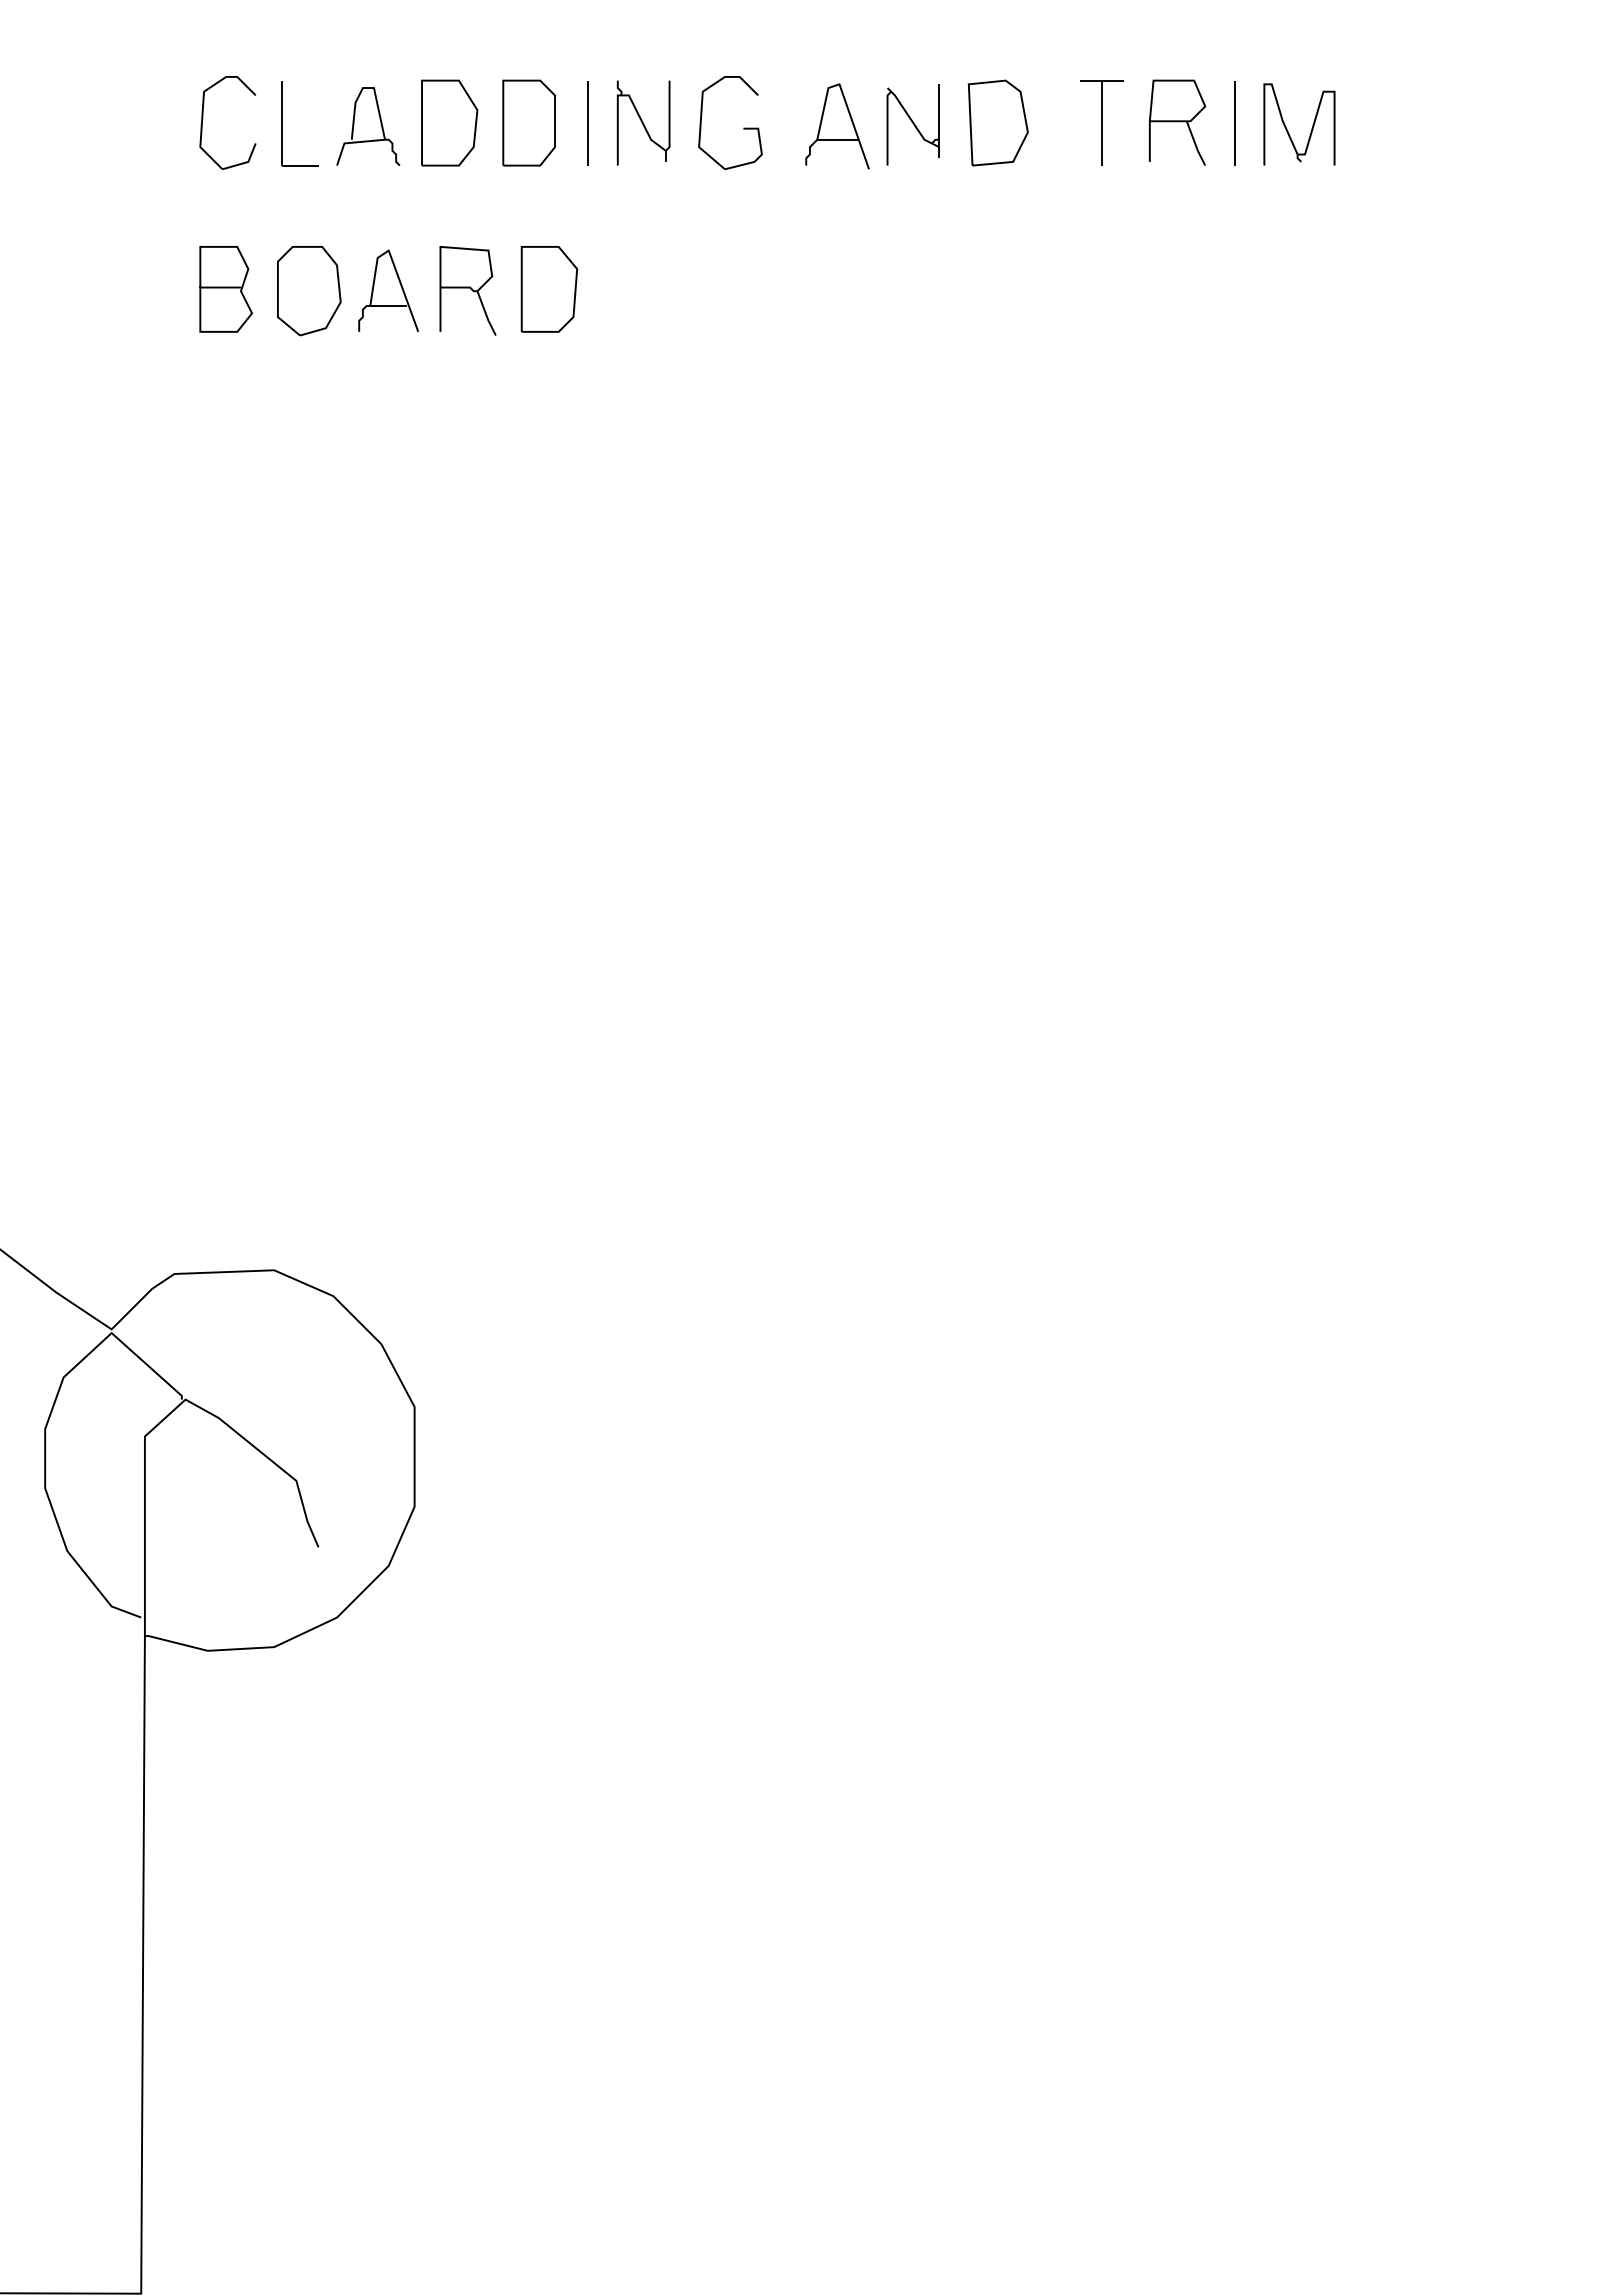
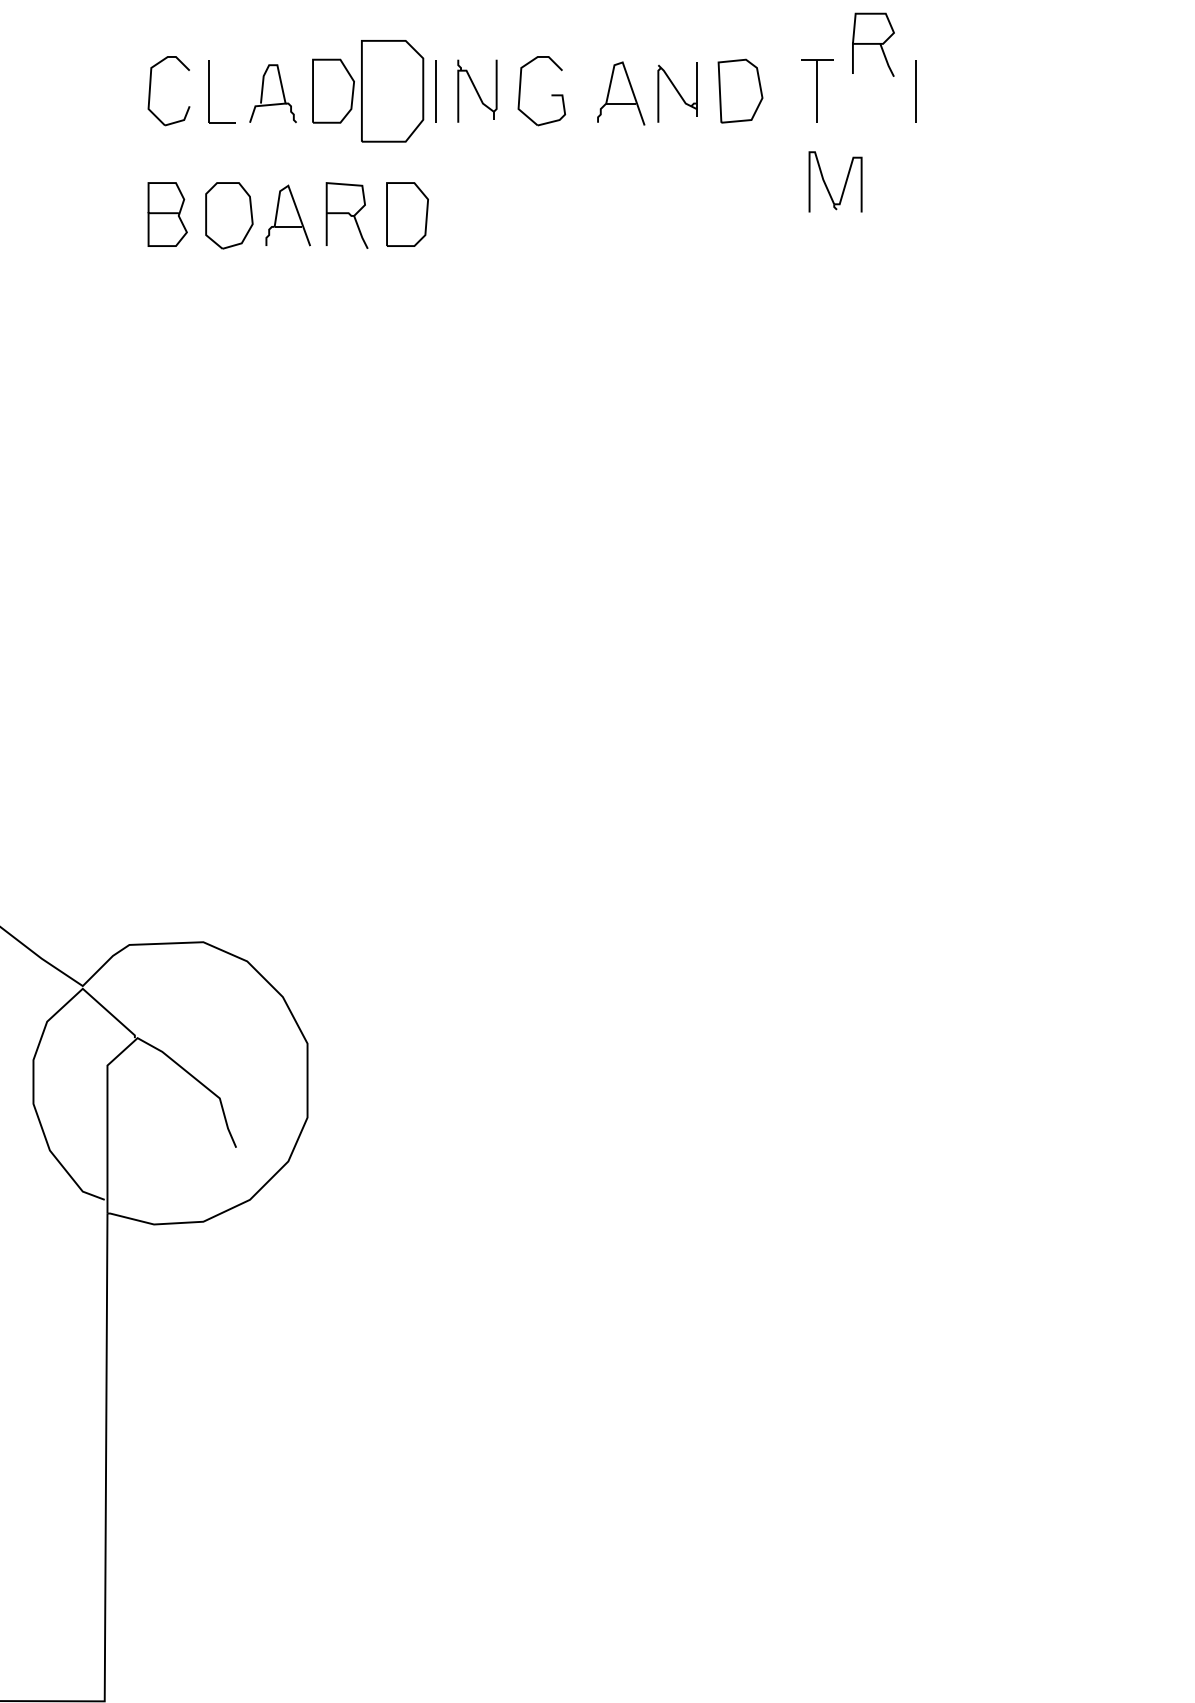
part: (528, 122) -> (392, 90), size x1.6
part: (1177, 122) -> (873, 44), moved
part: (1287, 128) -> (826, 184), moved

